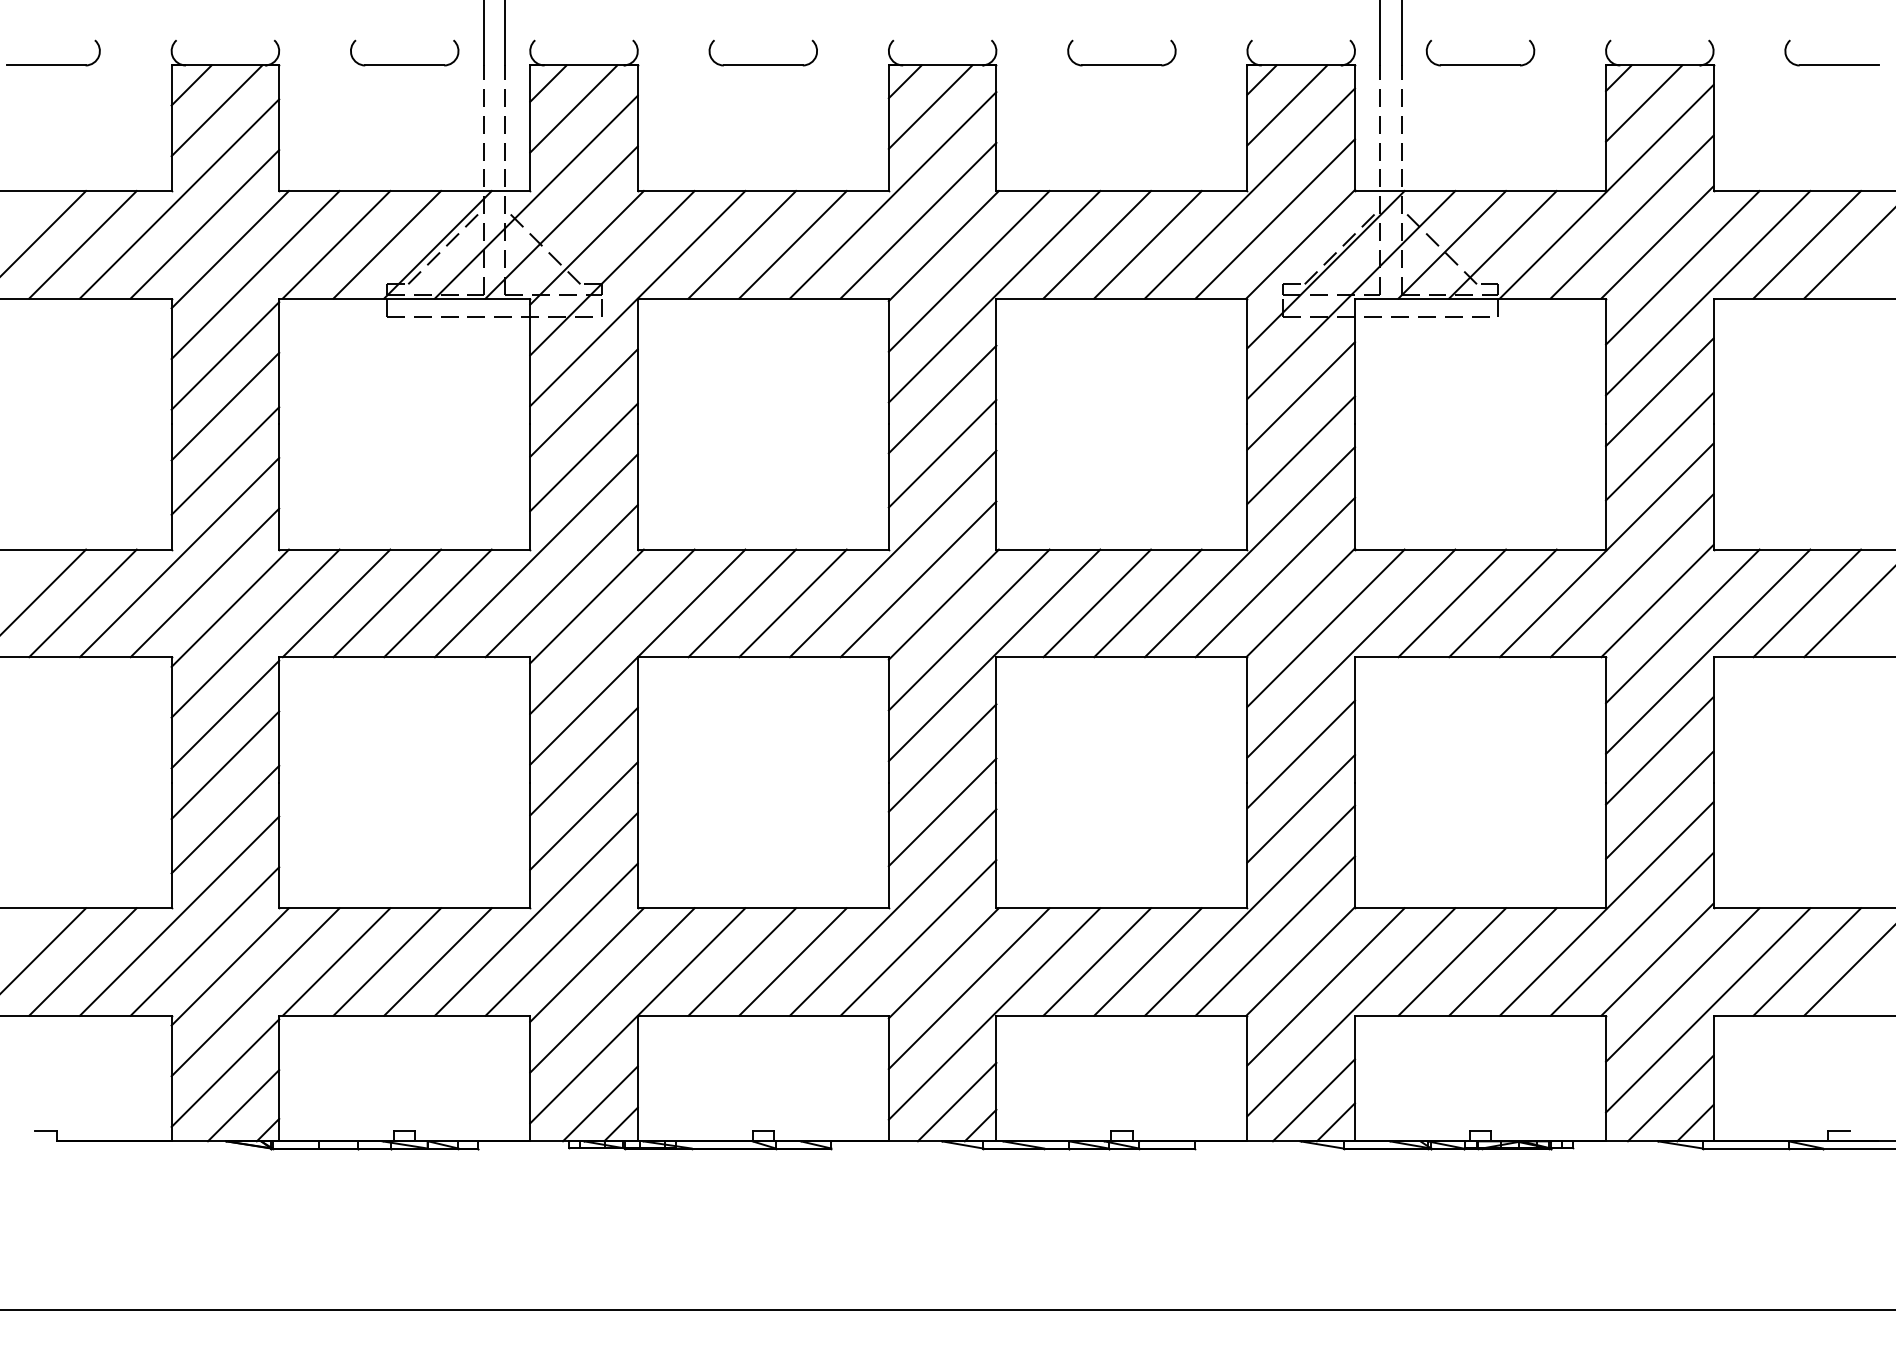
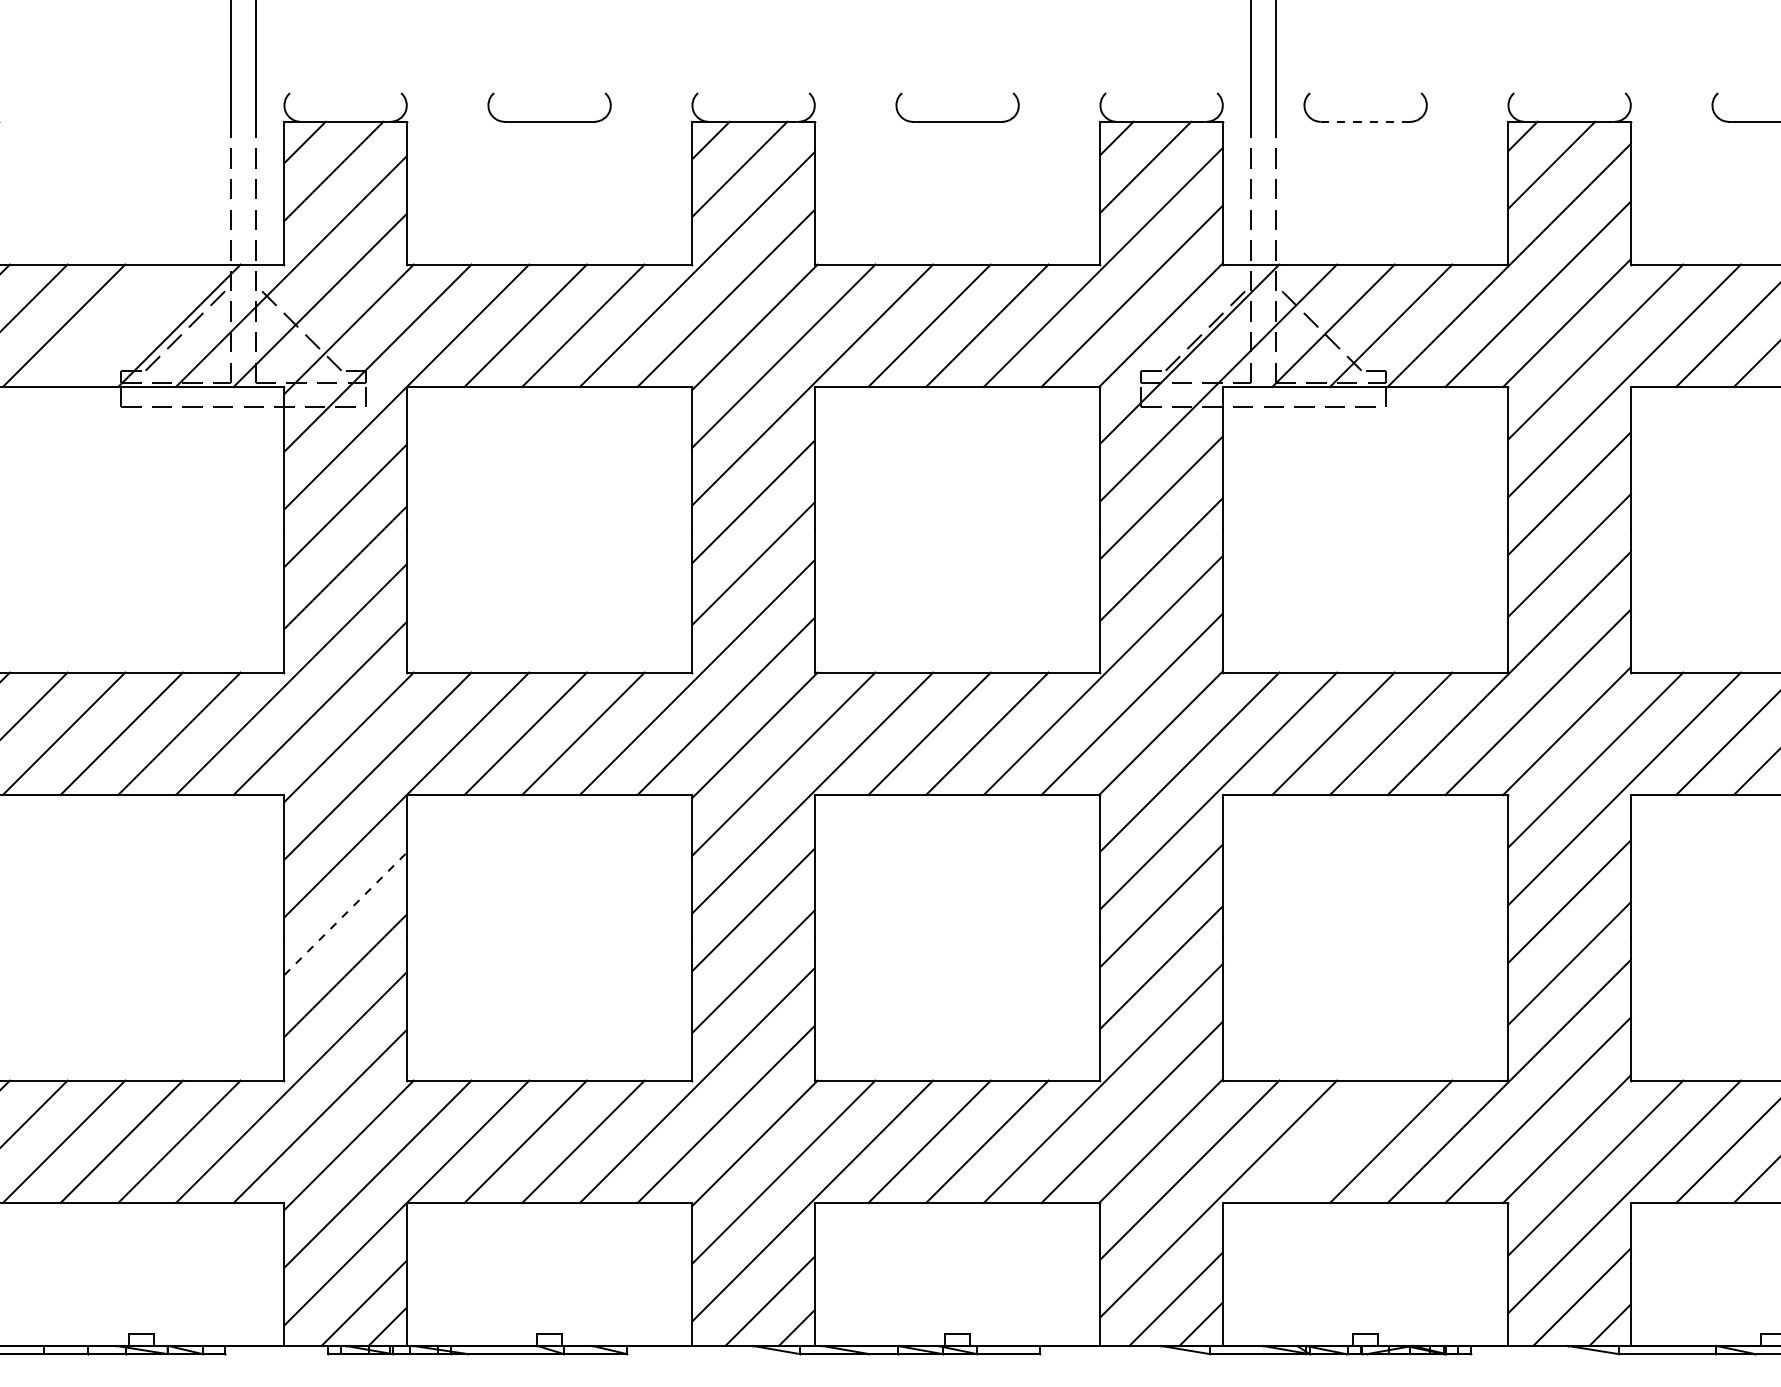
part: (404, 64) -> (141, 120), removed
line: (1481, 65) -> (1366, 121), solid -> dashed
line: (387, 244) -> (121, 325), removed
line: (584, 761) -> (346, 913), solid -> dashed
line: (1452, 961) -> (1333, 1141), removed

